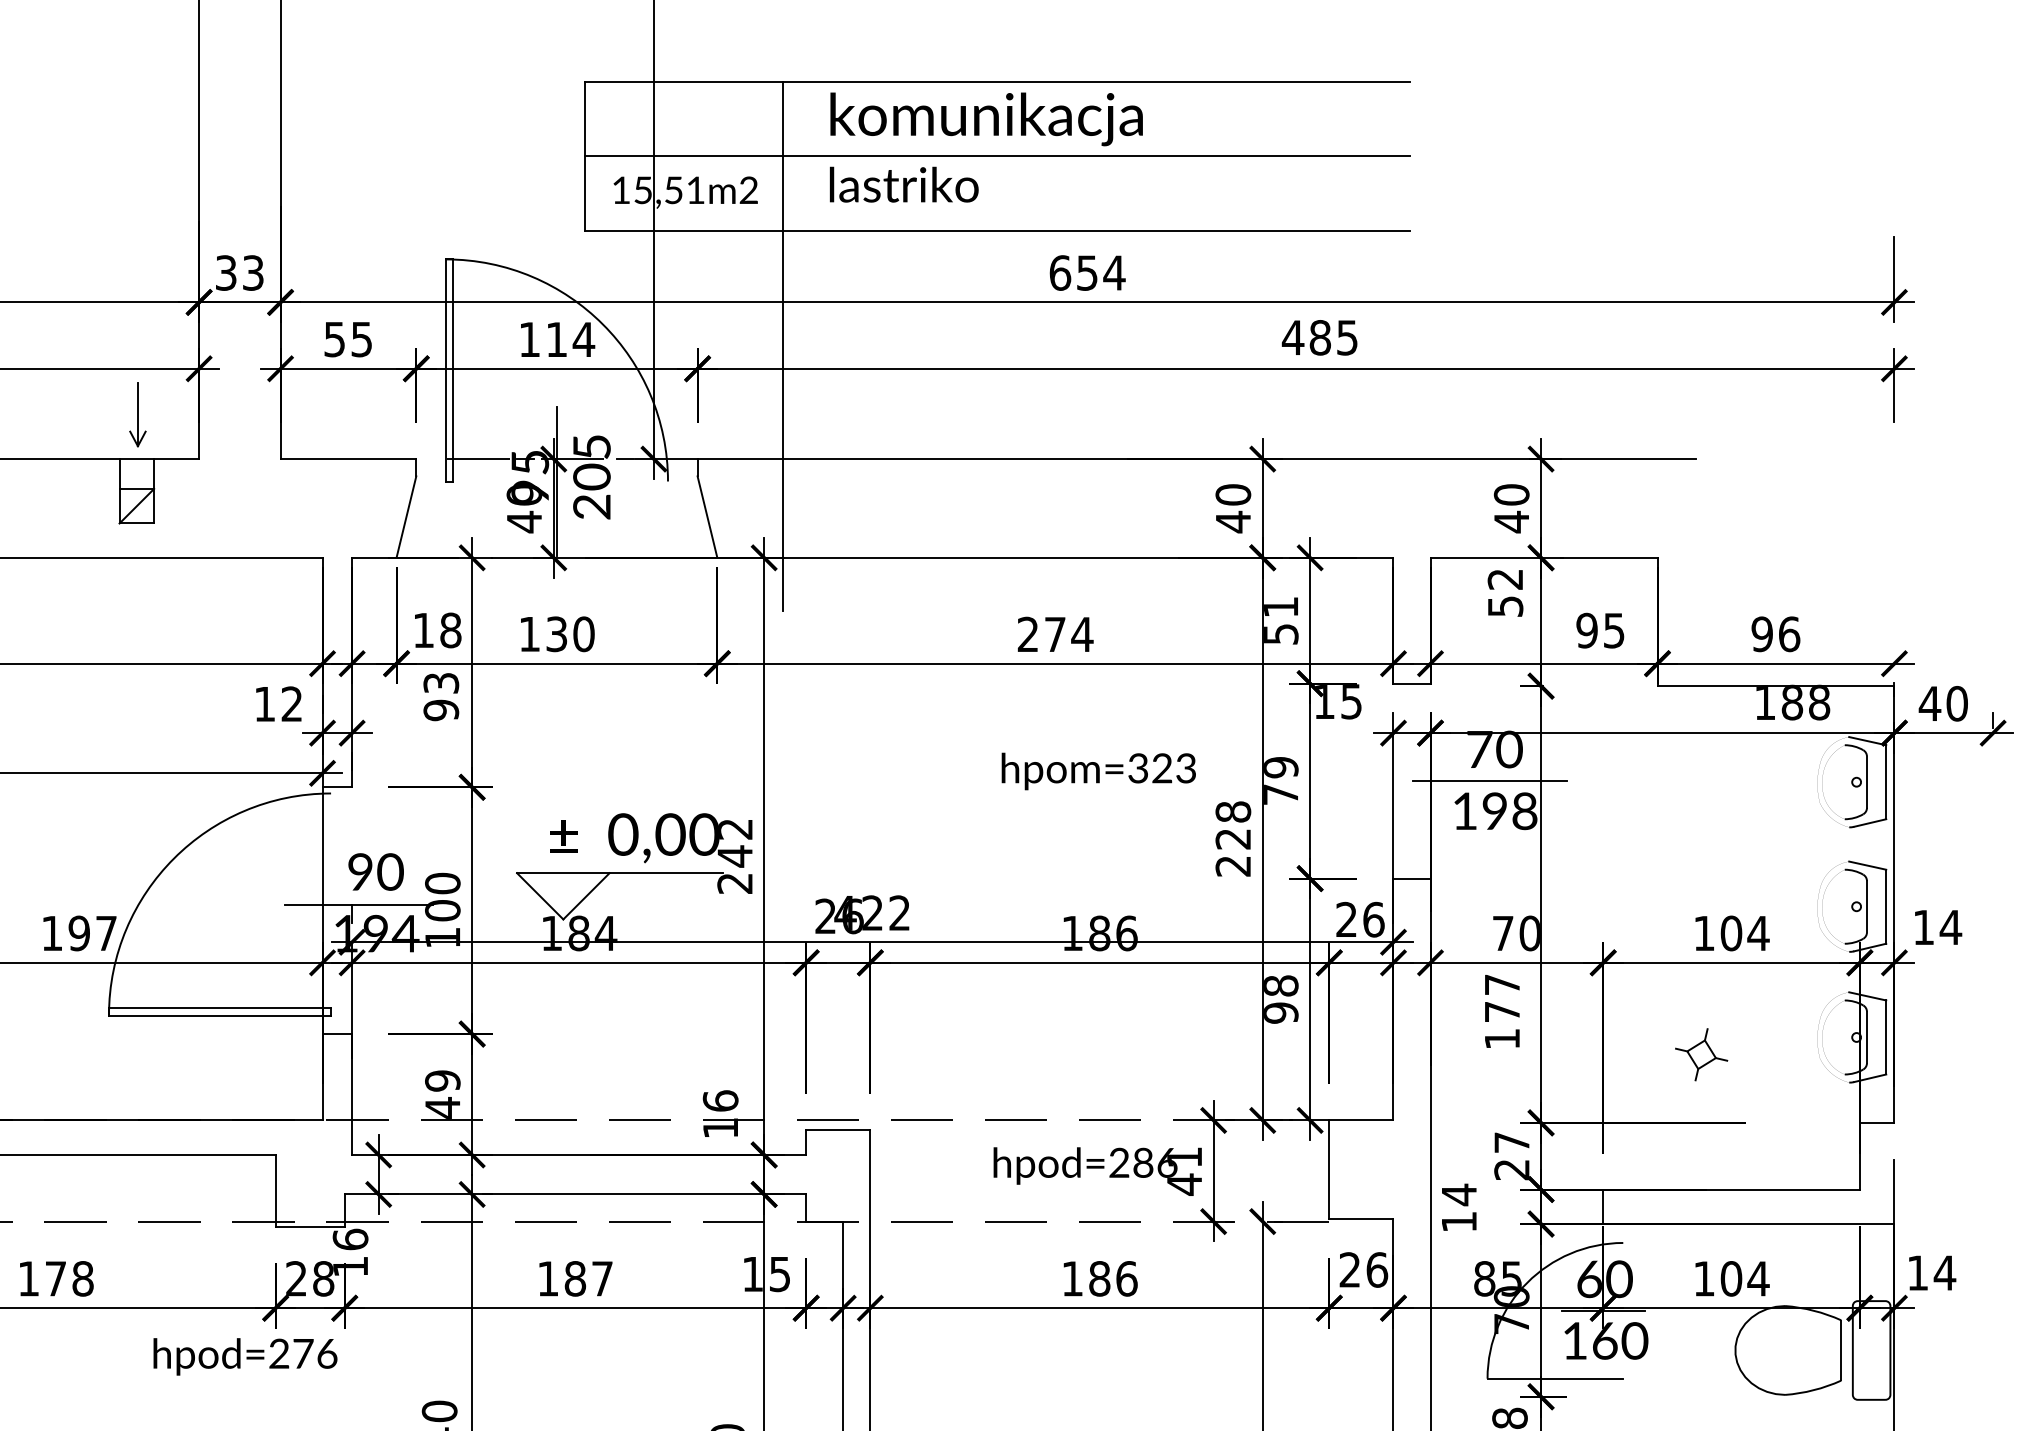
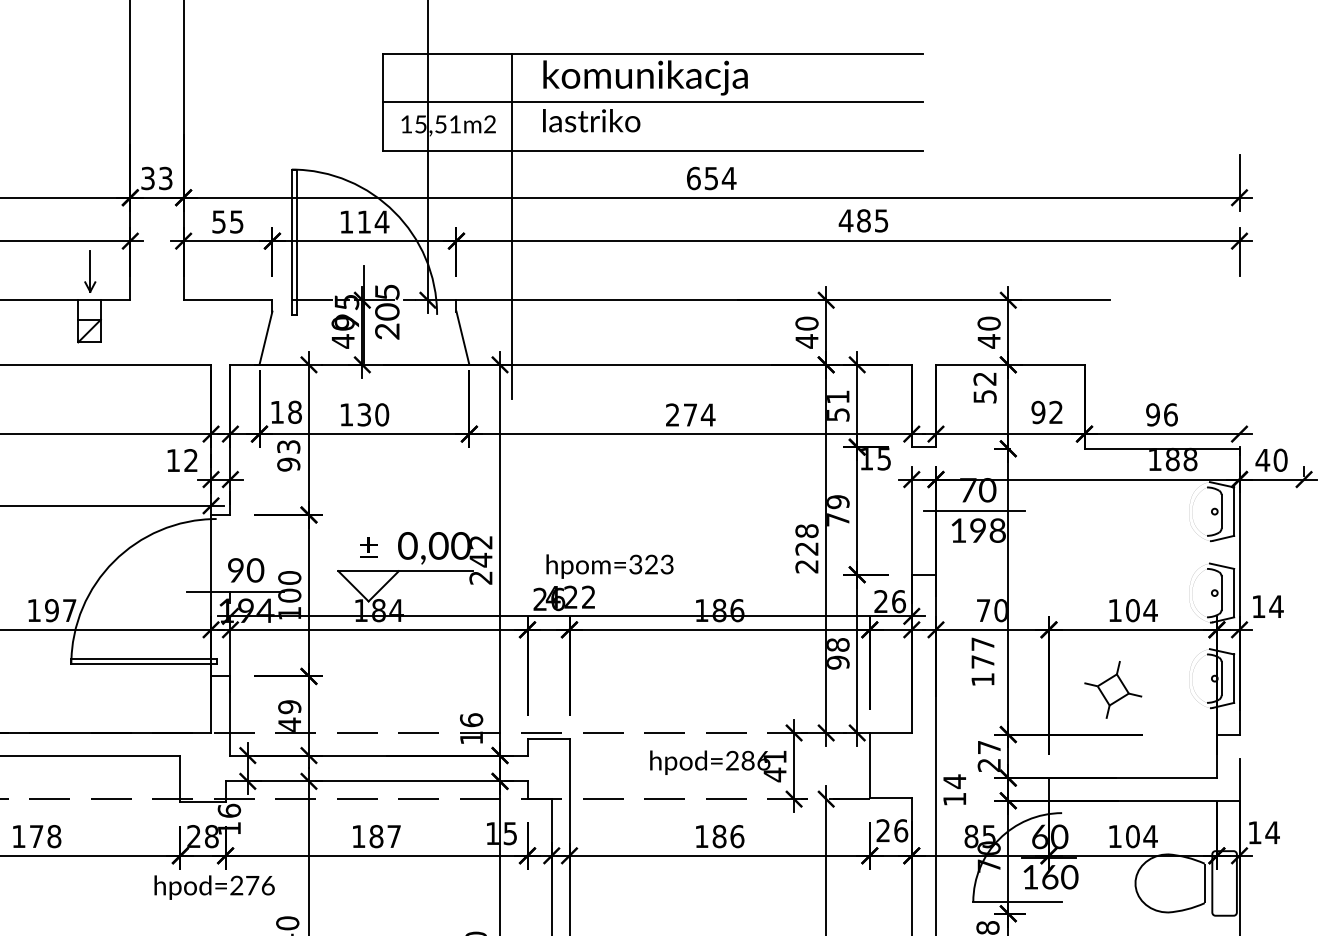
text: (1613, 630) -> (1055, 412), 95 -> 92
text: (1098, 771) -> (609, 566), moved
part: (1701, 1054) -> (1113, 689), size x1.67
text: (245, 1356) -> (214, 887), moved

